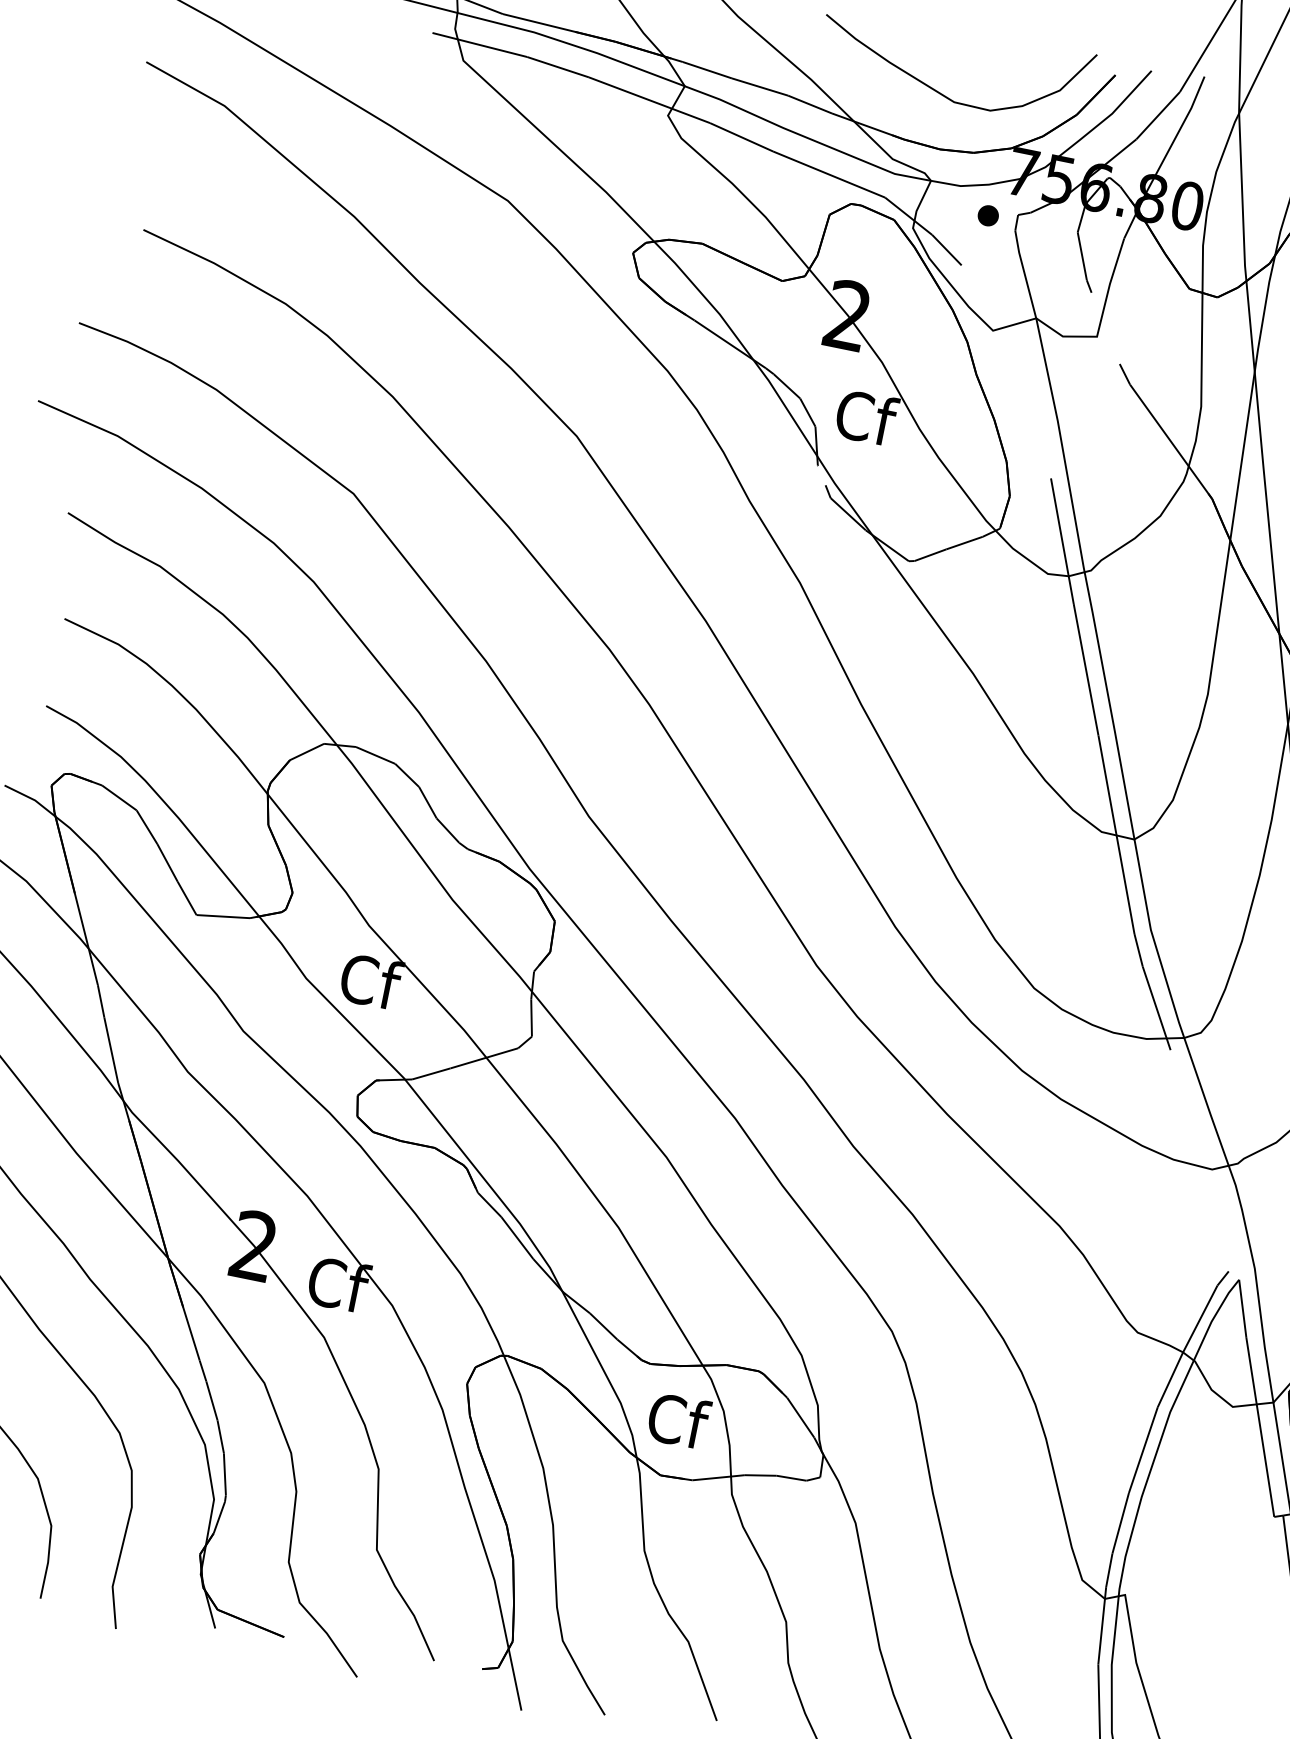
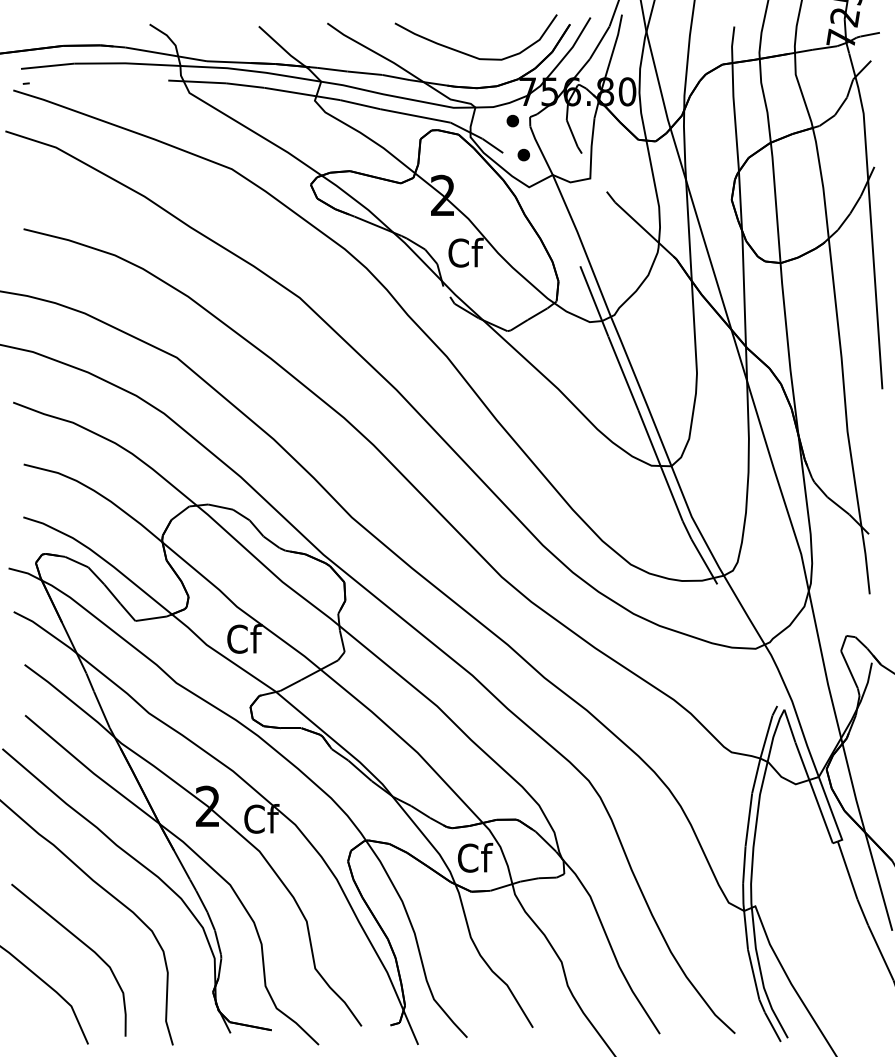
part: (994, 274) -> (523, 154), added

